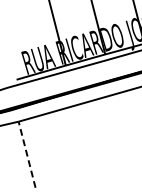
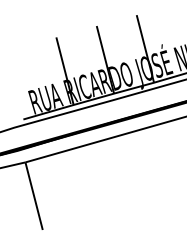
line: (27, 155) -> (34, 196), dashed -> solid

